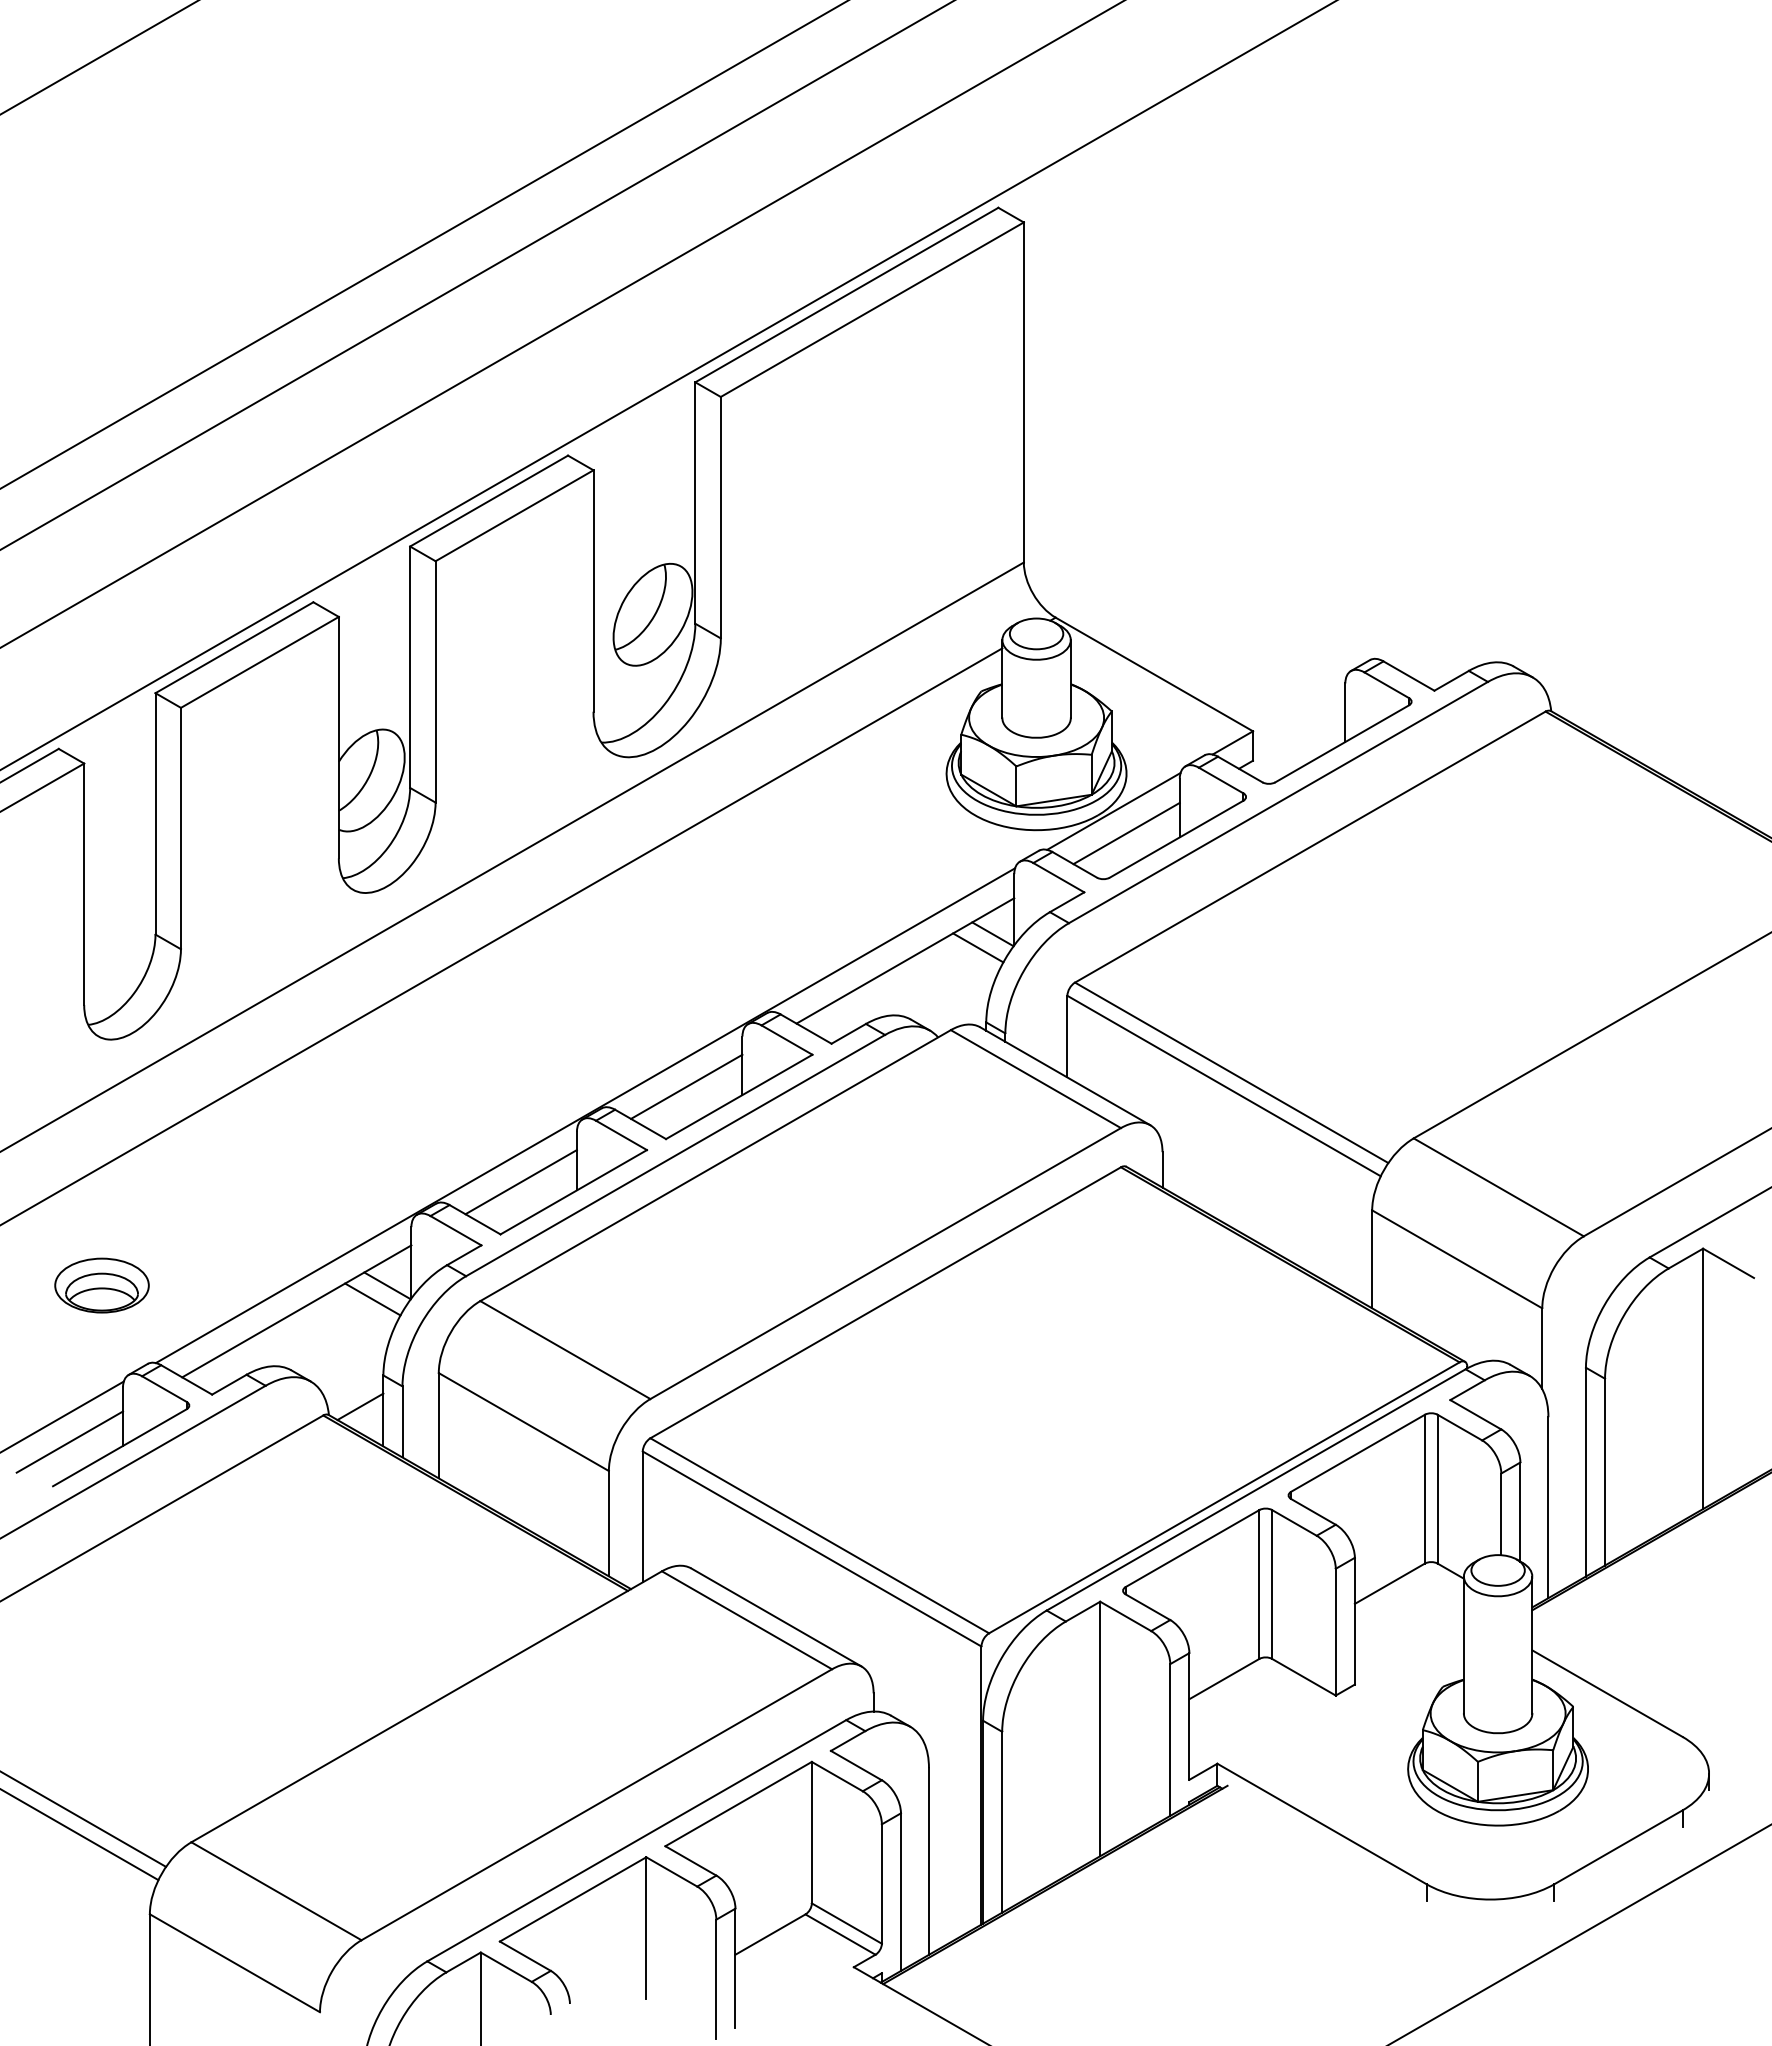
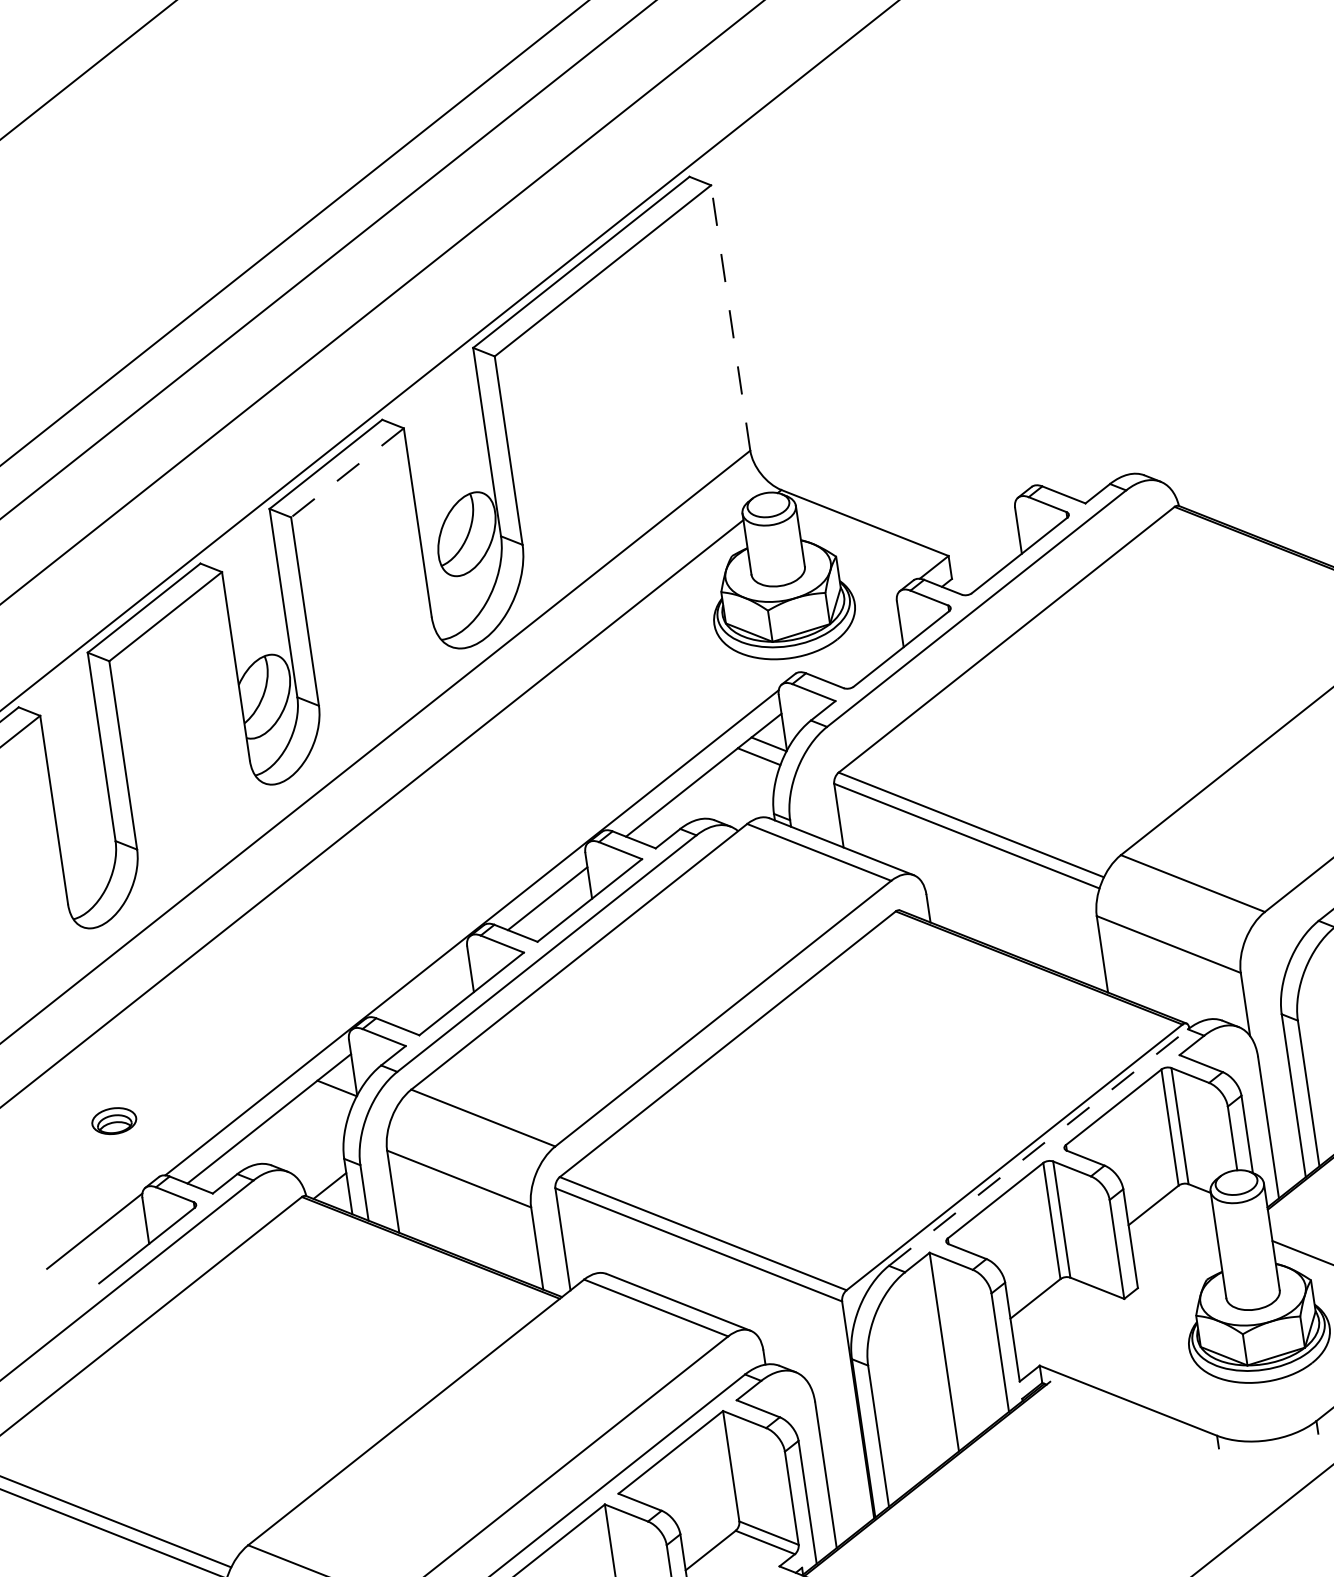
line: (1023, 391) -> (730, 317), solid -> dashed
line: (514, 516) -> (347, 473), solid -> dashed
line: (1113, 811) -> (848, 634), removed
line: (1126, 833) -> (861, 650), removed
line: (520, 1182) -> (428, 992), removed
part: (101, 1285) -> (113, 1121), size x0.6
line: (372, 1299) -> (326, 1100), removed
line: (69, 1441) -> (106, 1246), removed
line: (1256, 1489) -> (1038, 1147), solid -> dashed

